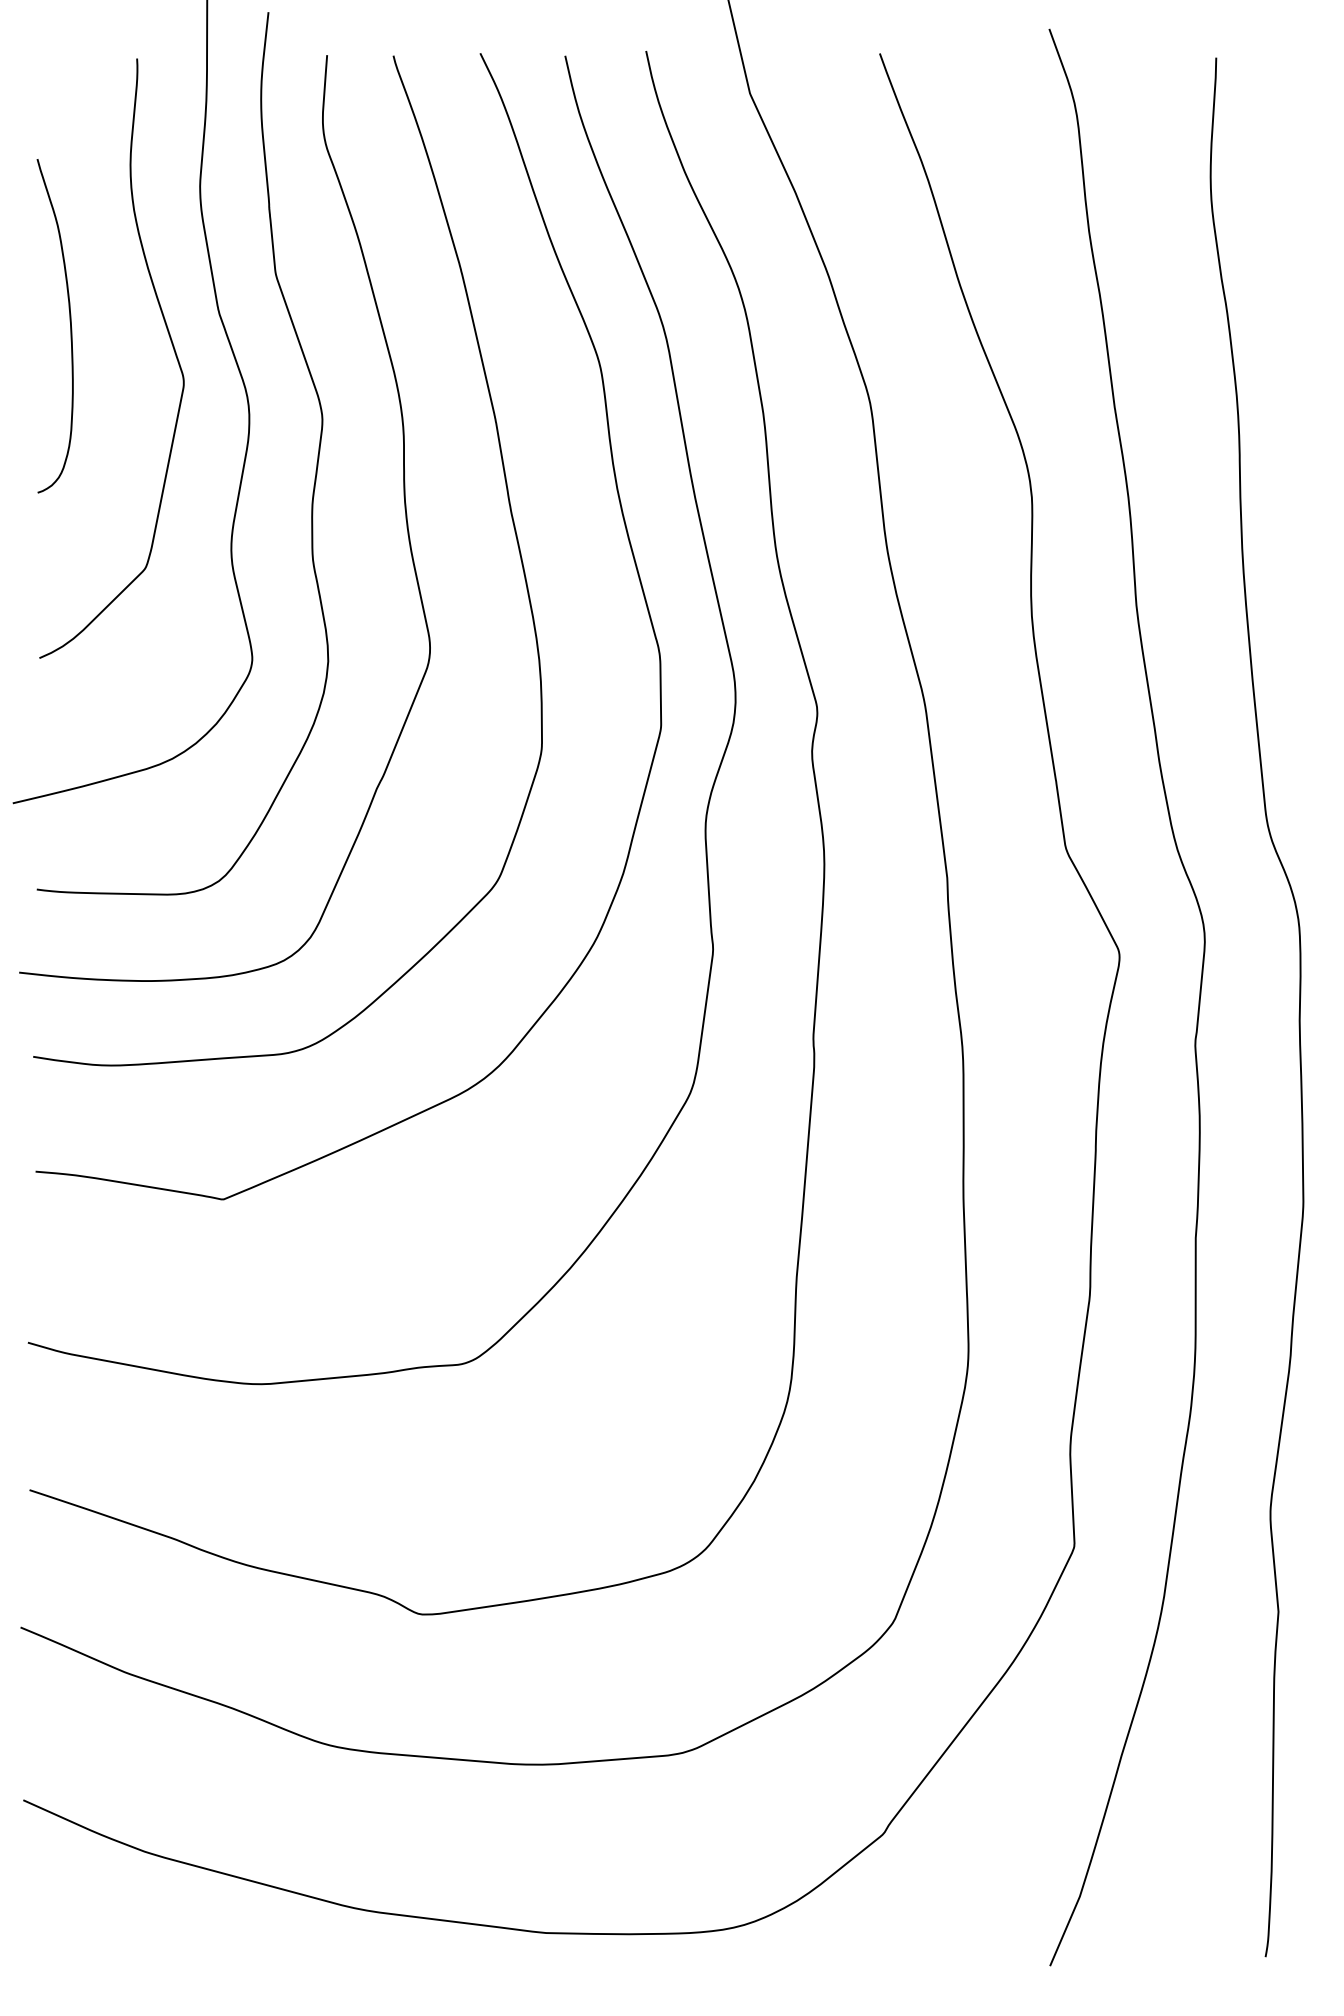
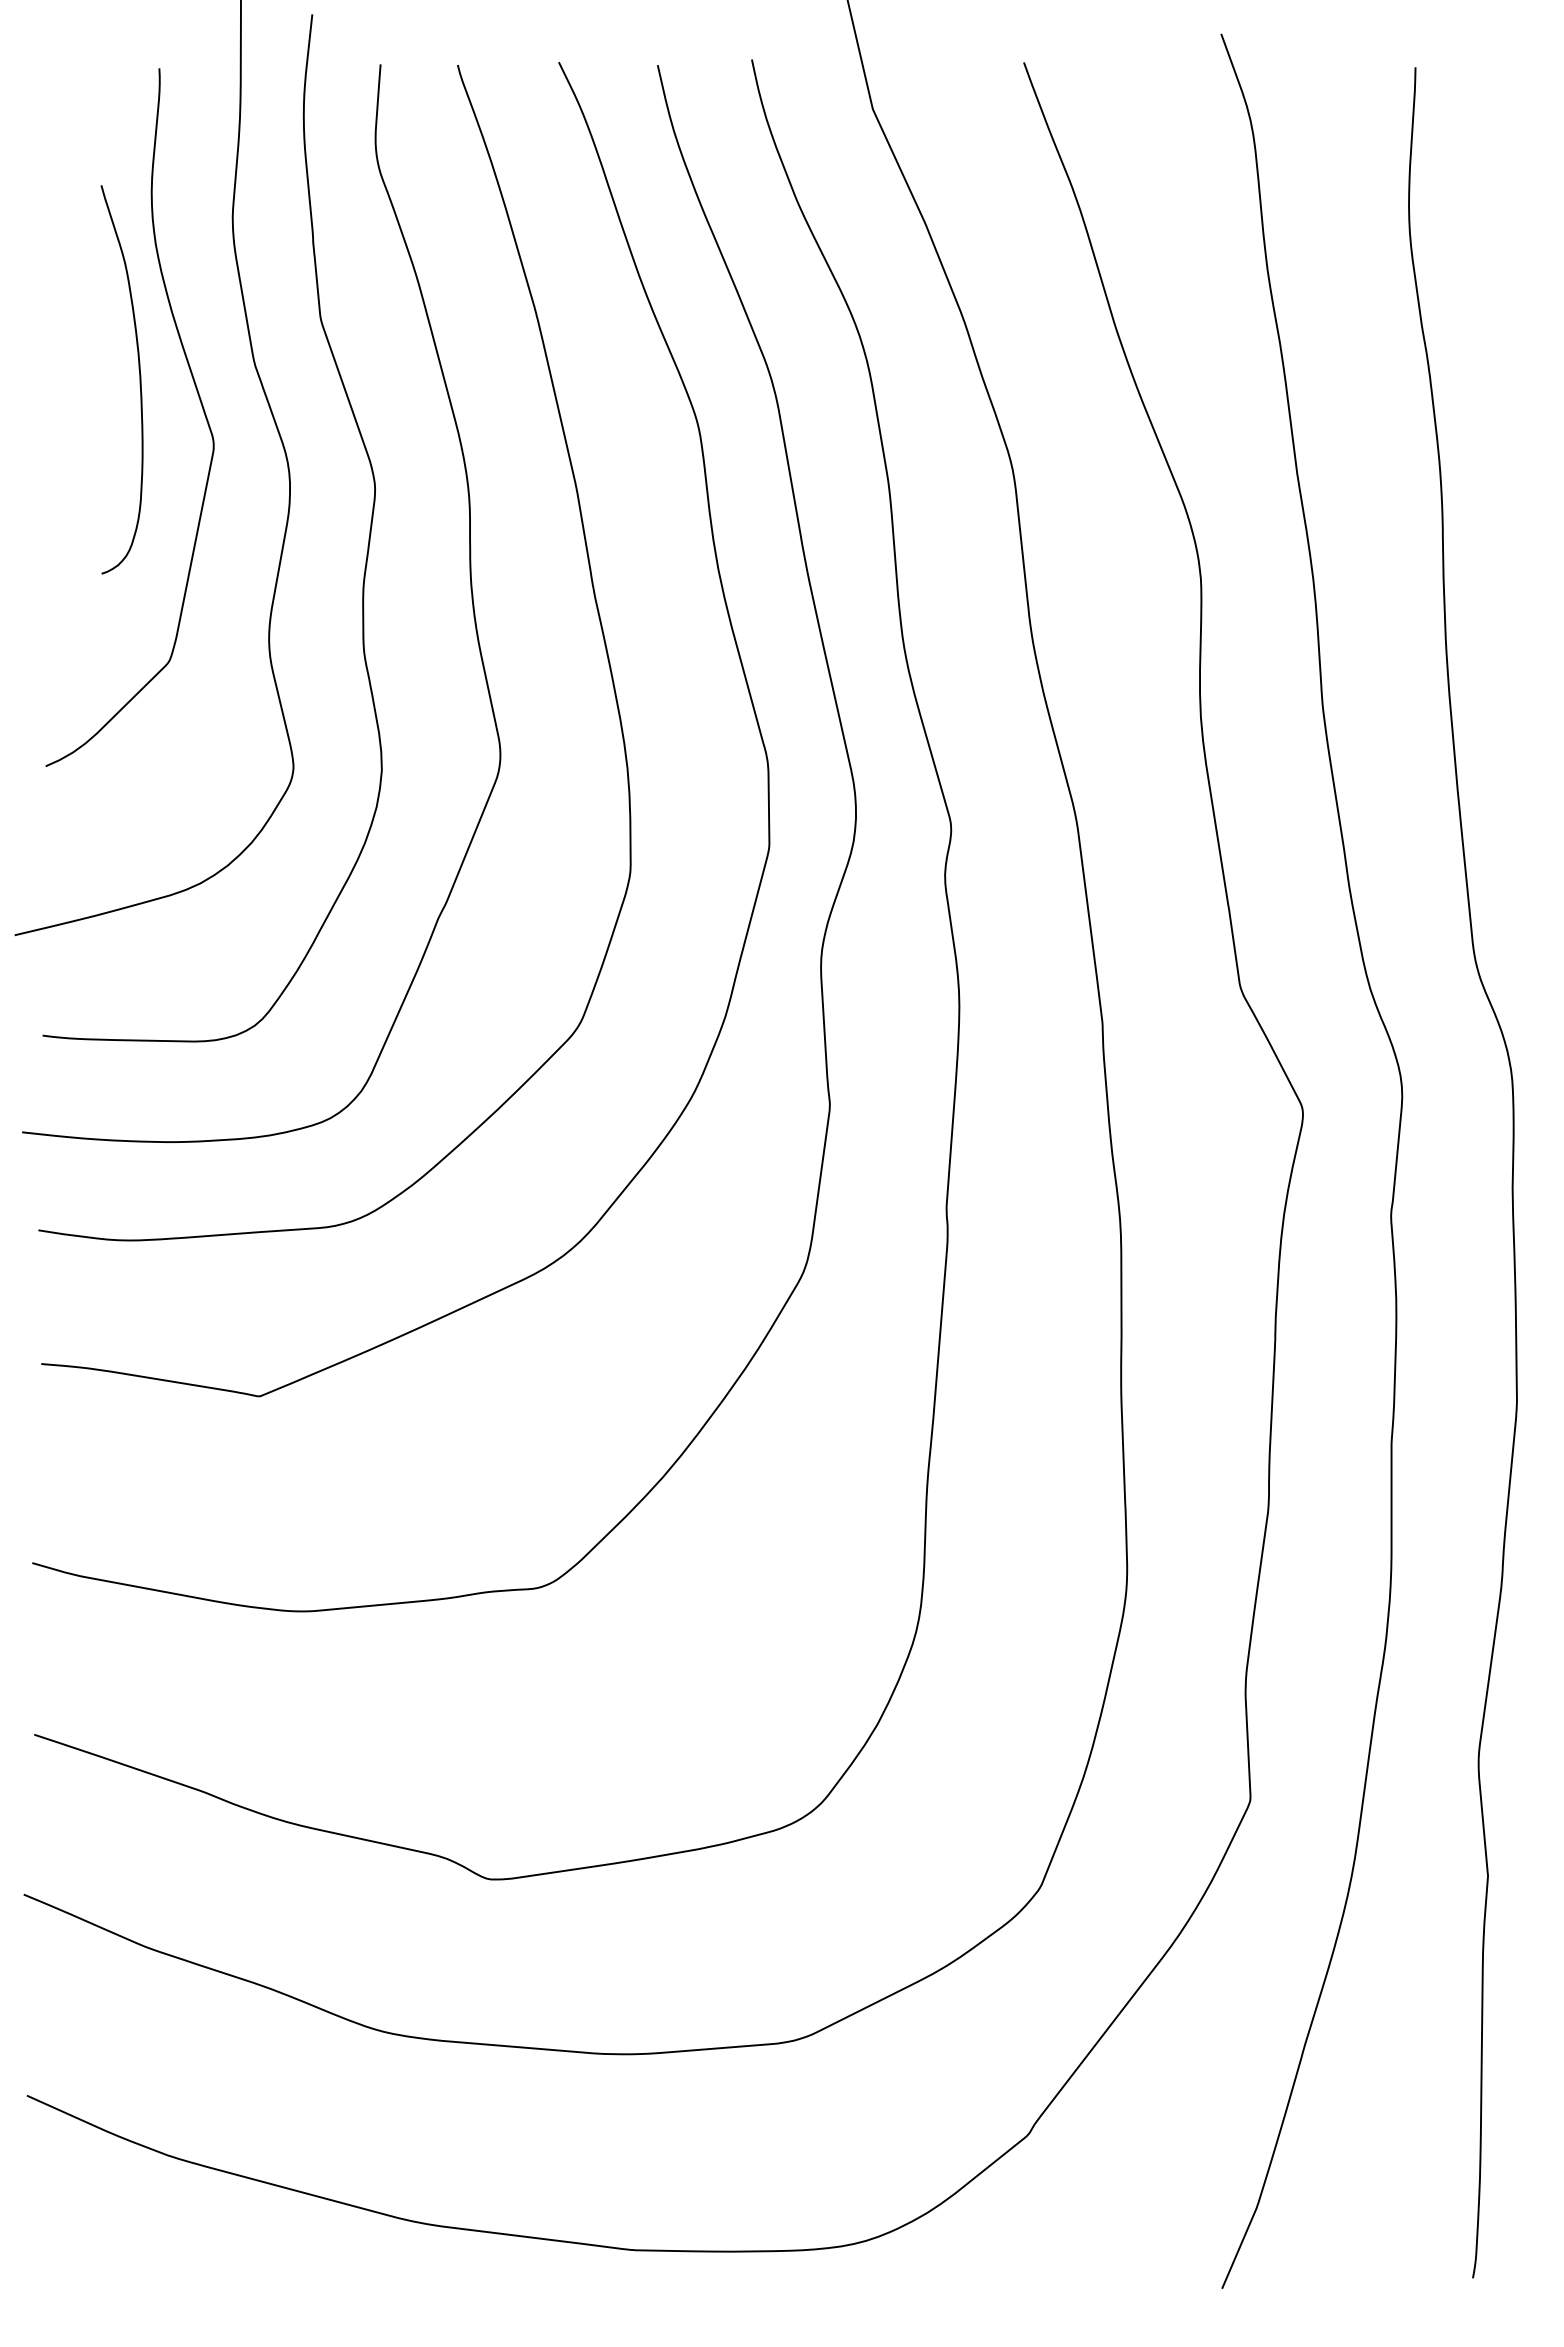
curve: (70, 325) -> (139, 379), moved

